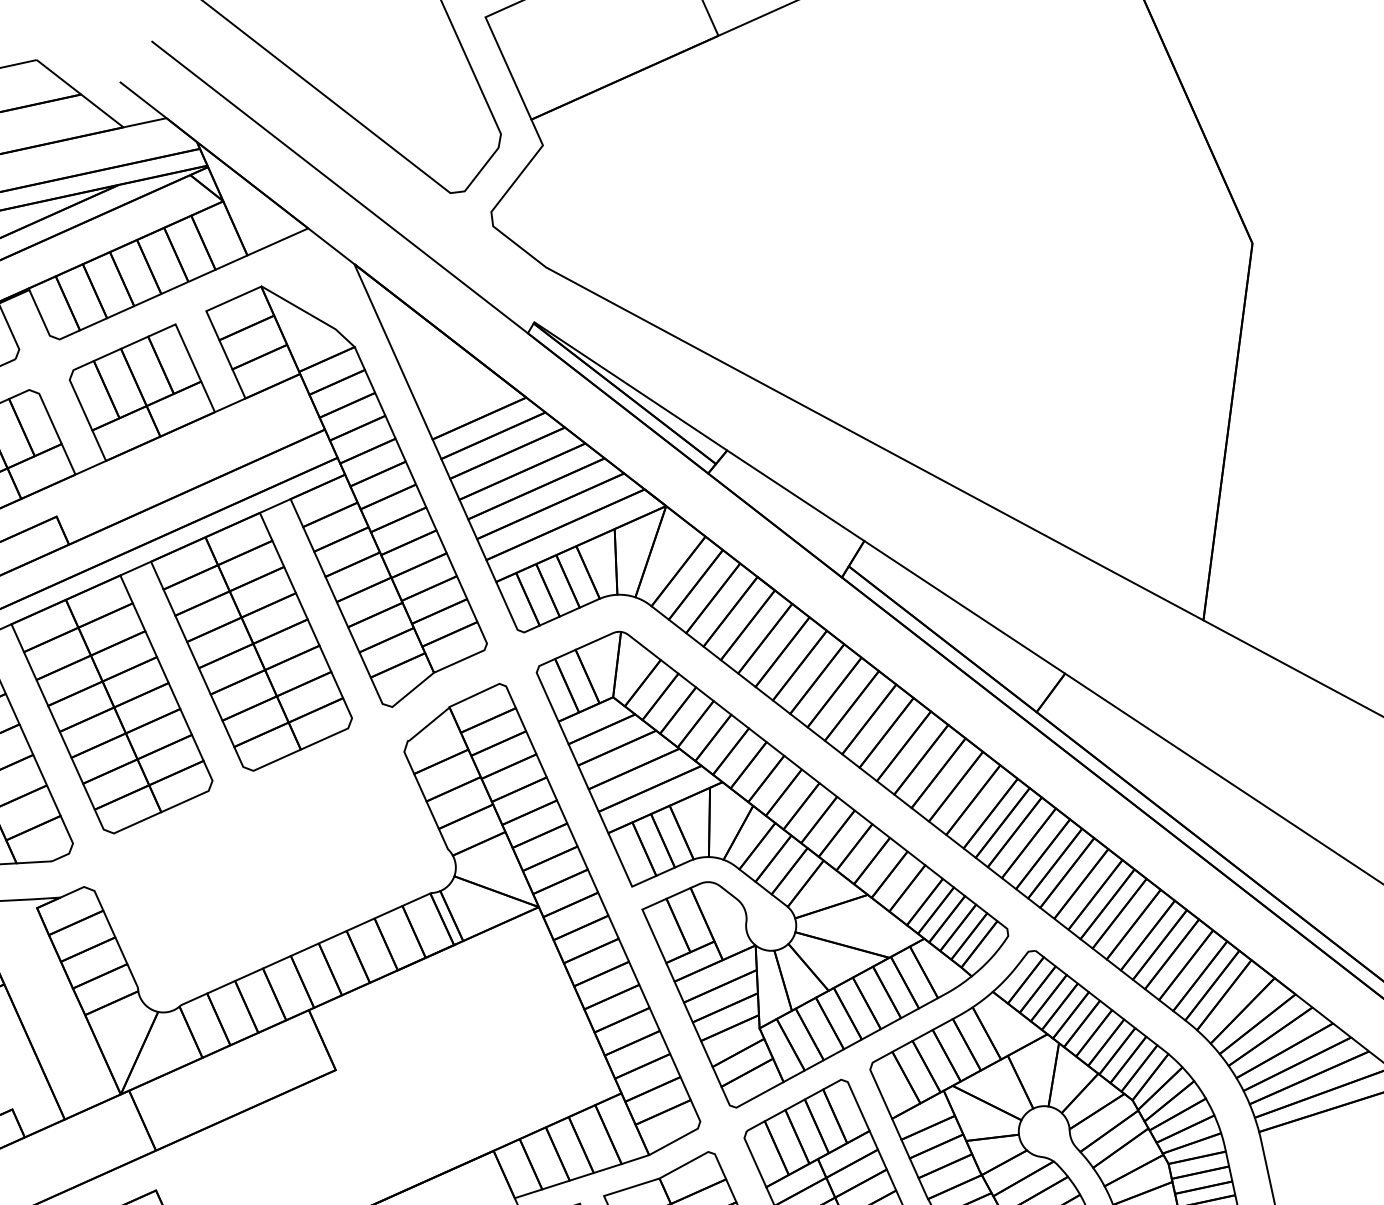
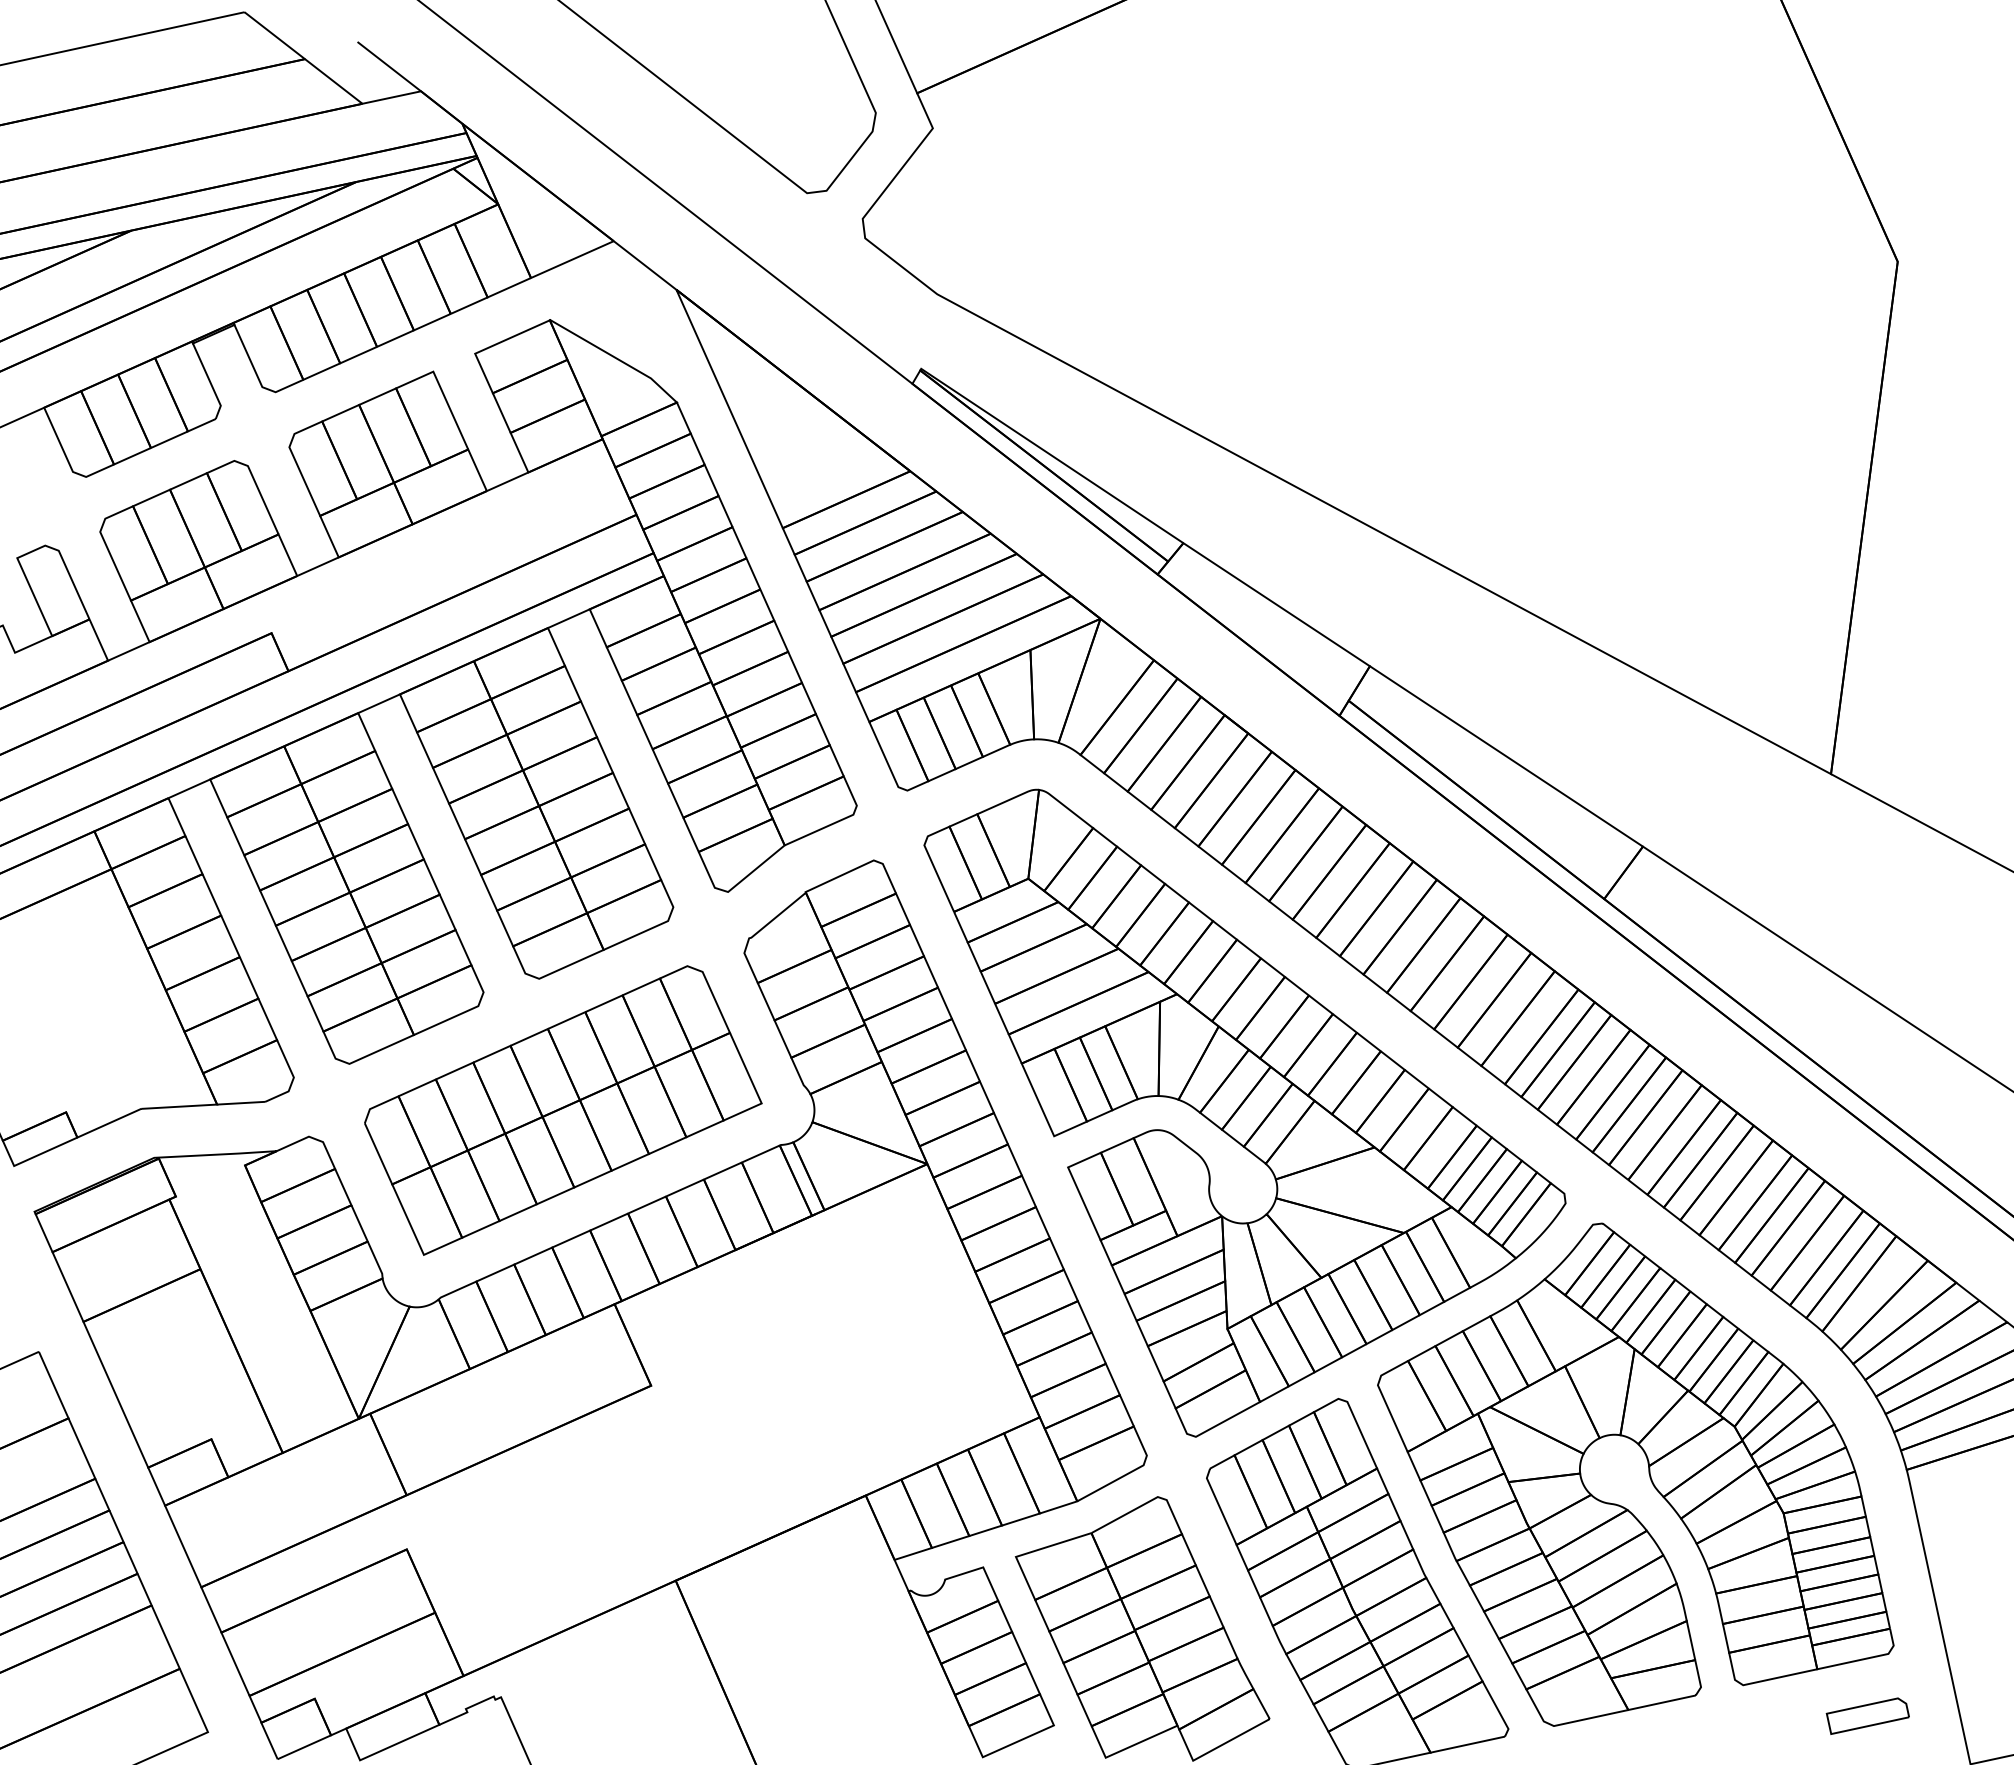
part: (271, 867) -> (563, 1110), added

